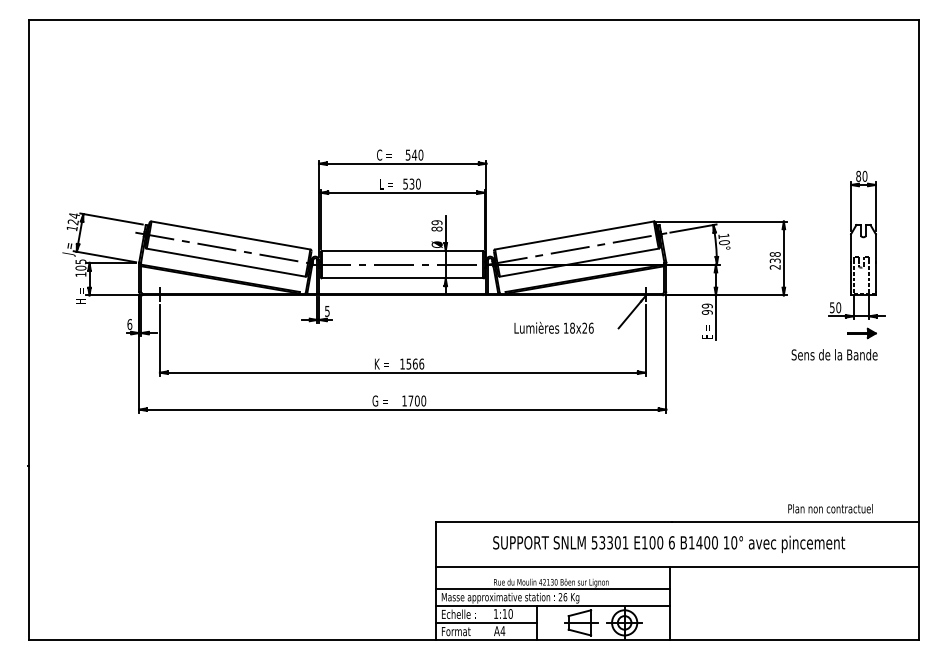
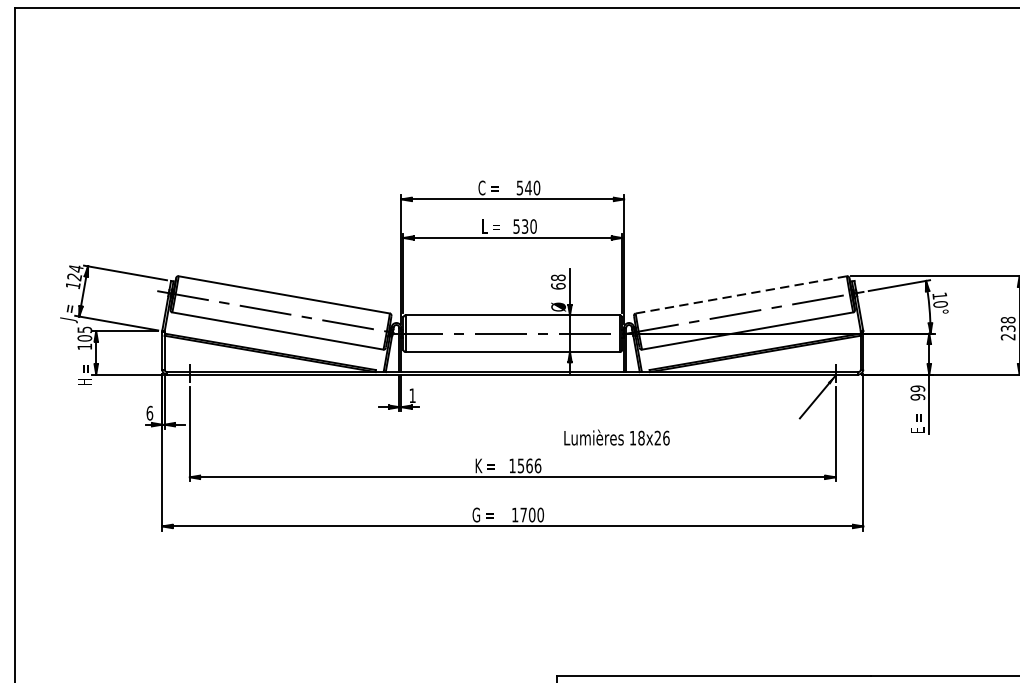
text: (436, 225) -> (557, 281), 89 -> 68
line: (574, 235) -> (741, 294), solid -> dashed
text: (327, 311) -> (412, 395), 5 -> 1
text: (553, 327) -> (616, 437), moved

